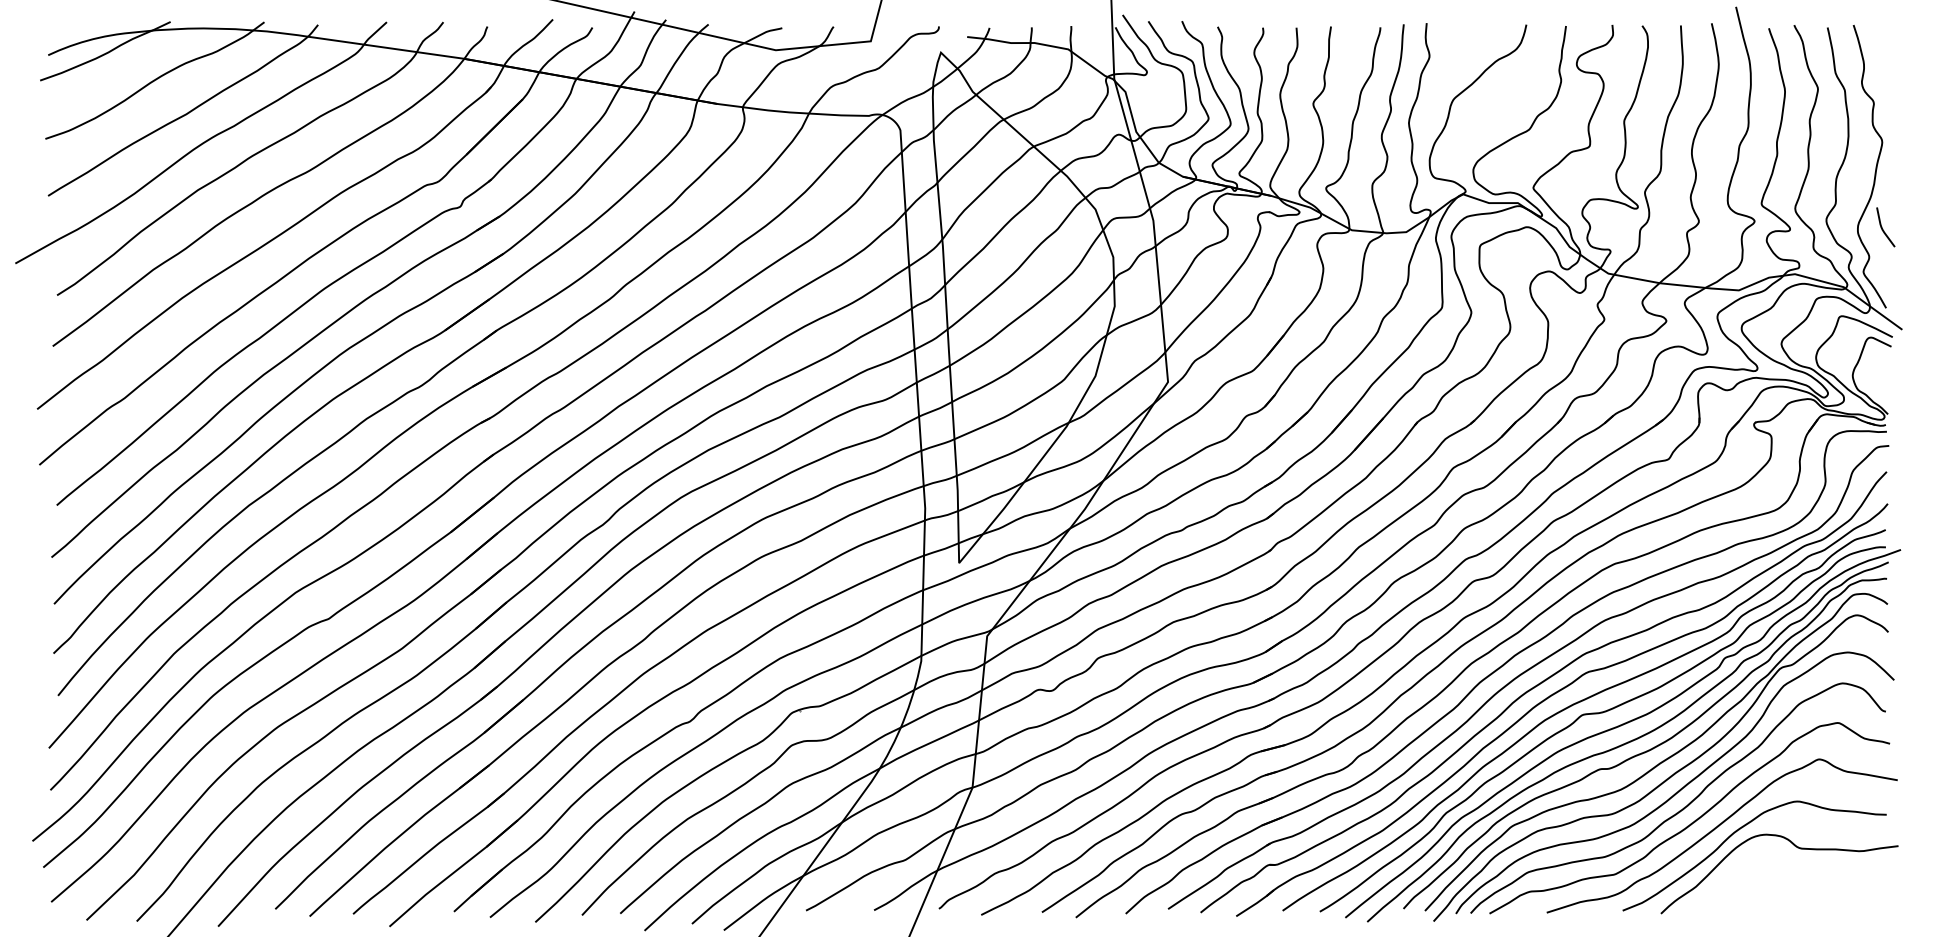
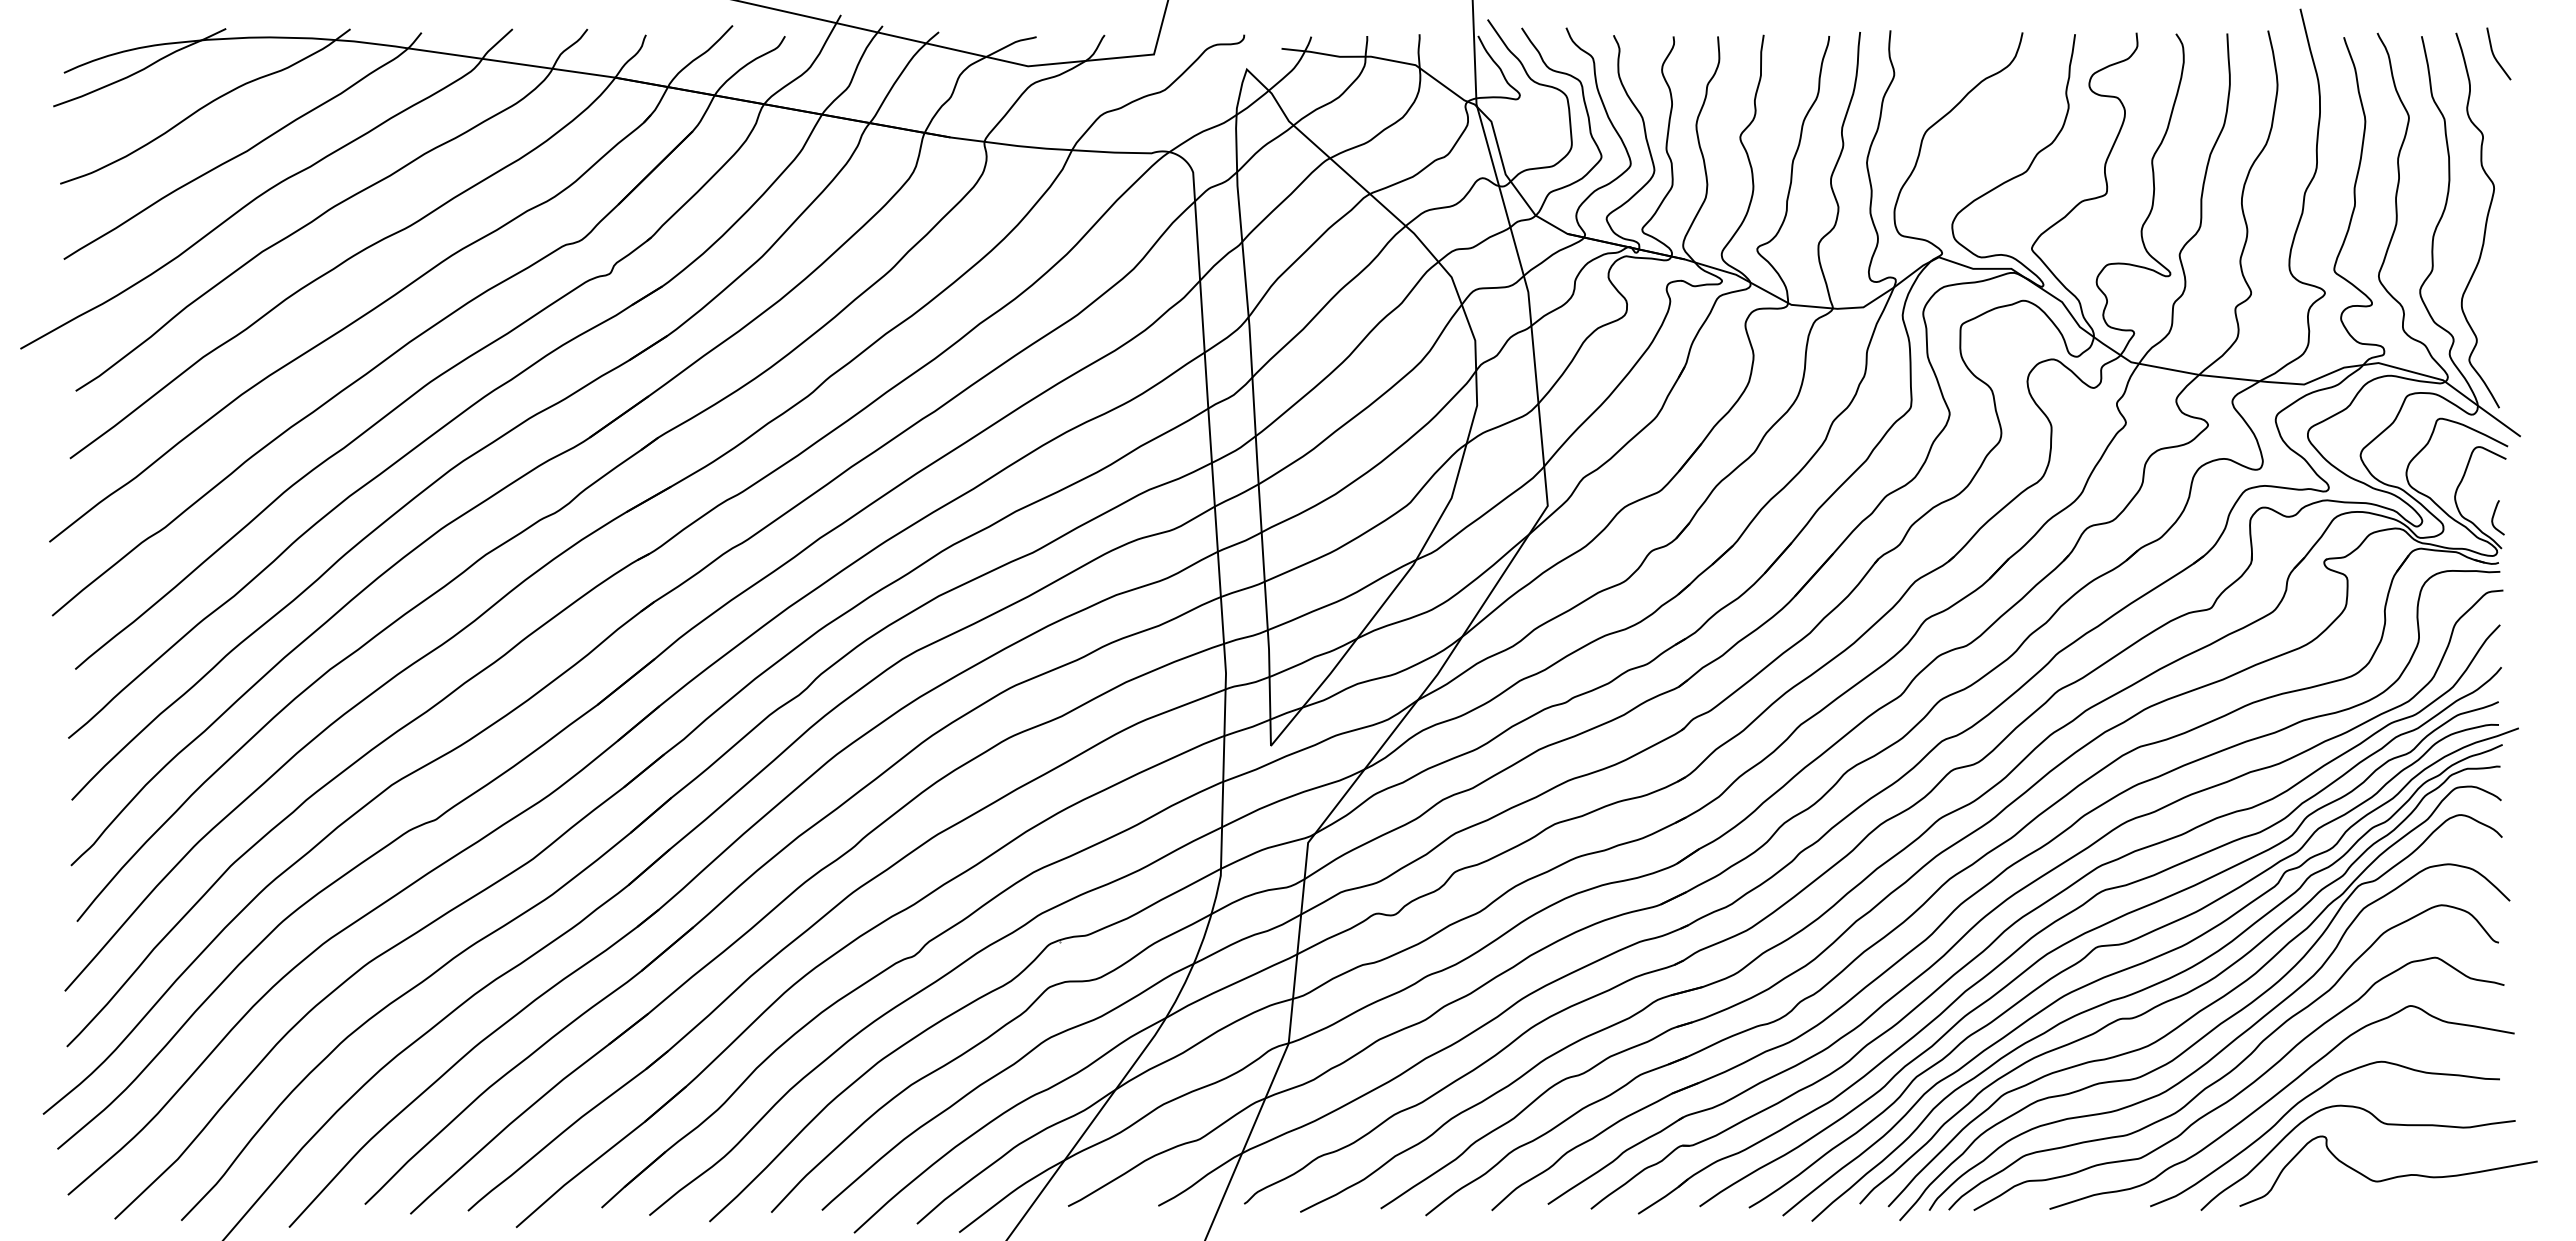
curve: (1882, 227) -> (2494, 54), moved
curve: (1882, 390) -> (2494, 516), added
curve: (1804, 888) -> (2390, 1177), added

